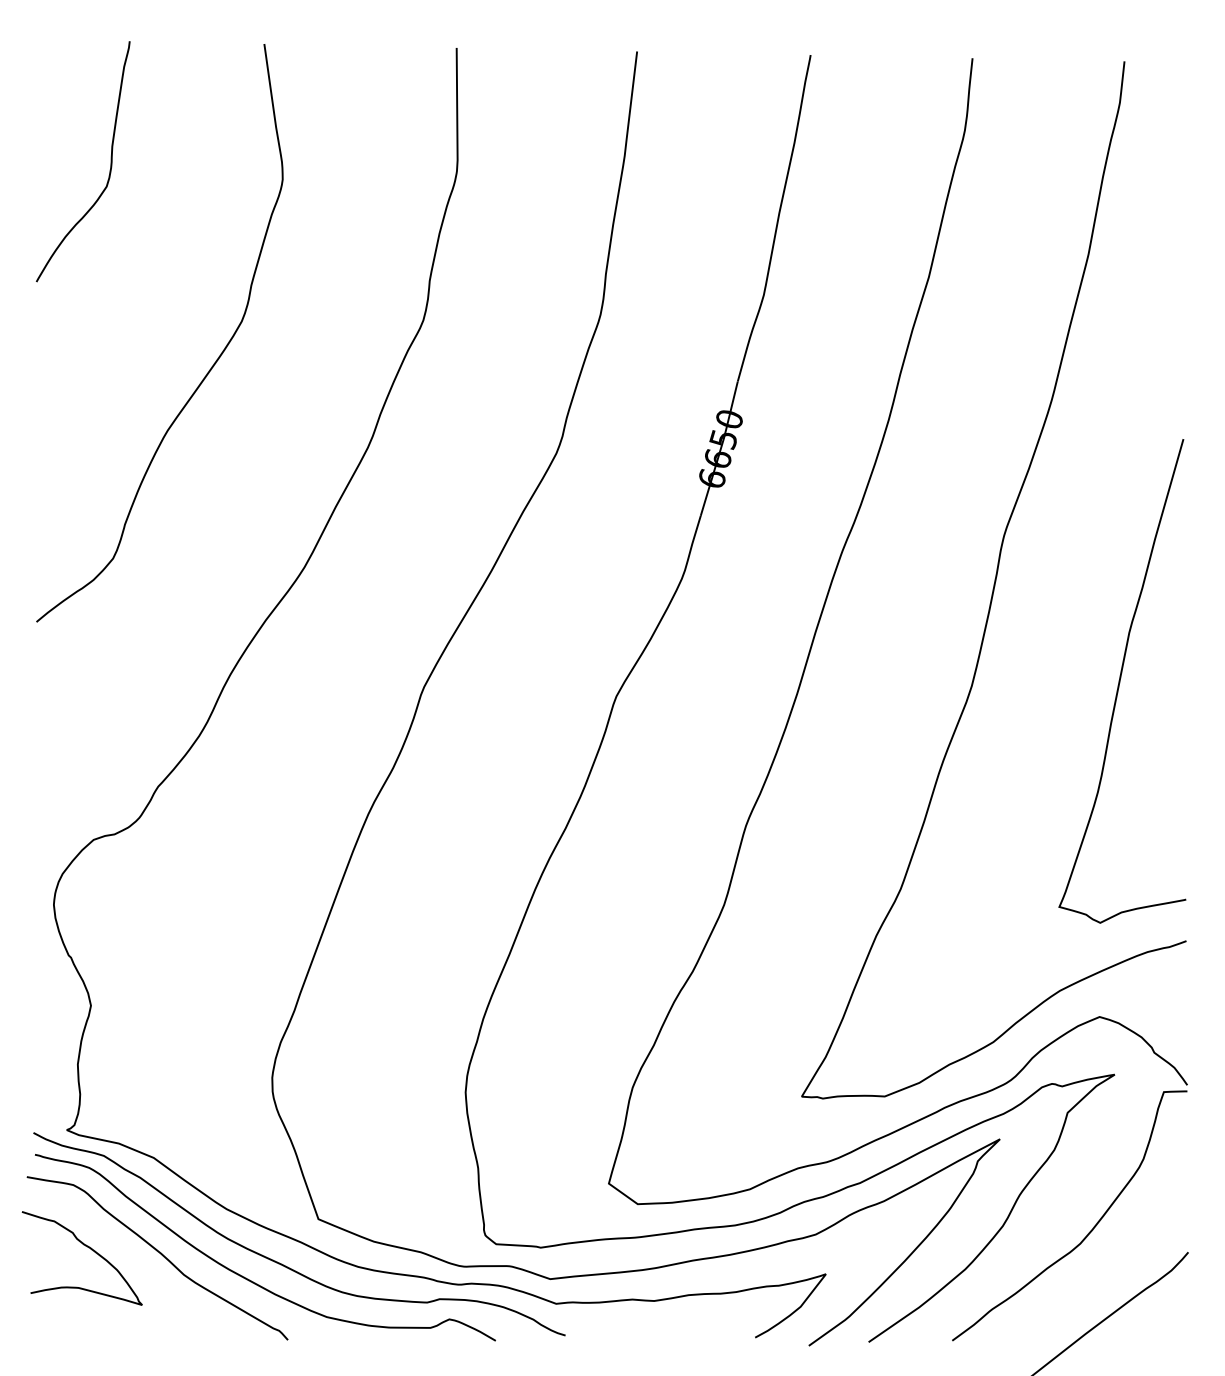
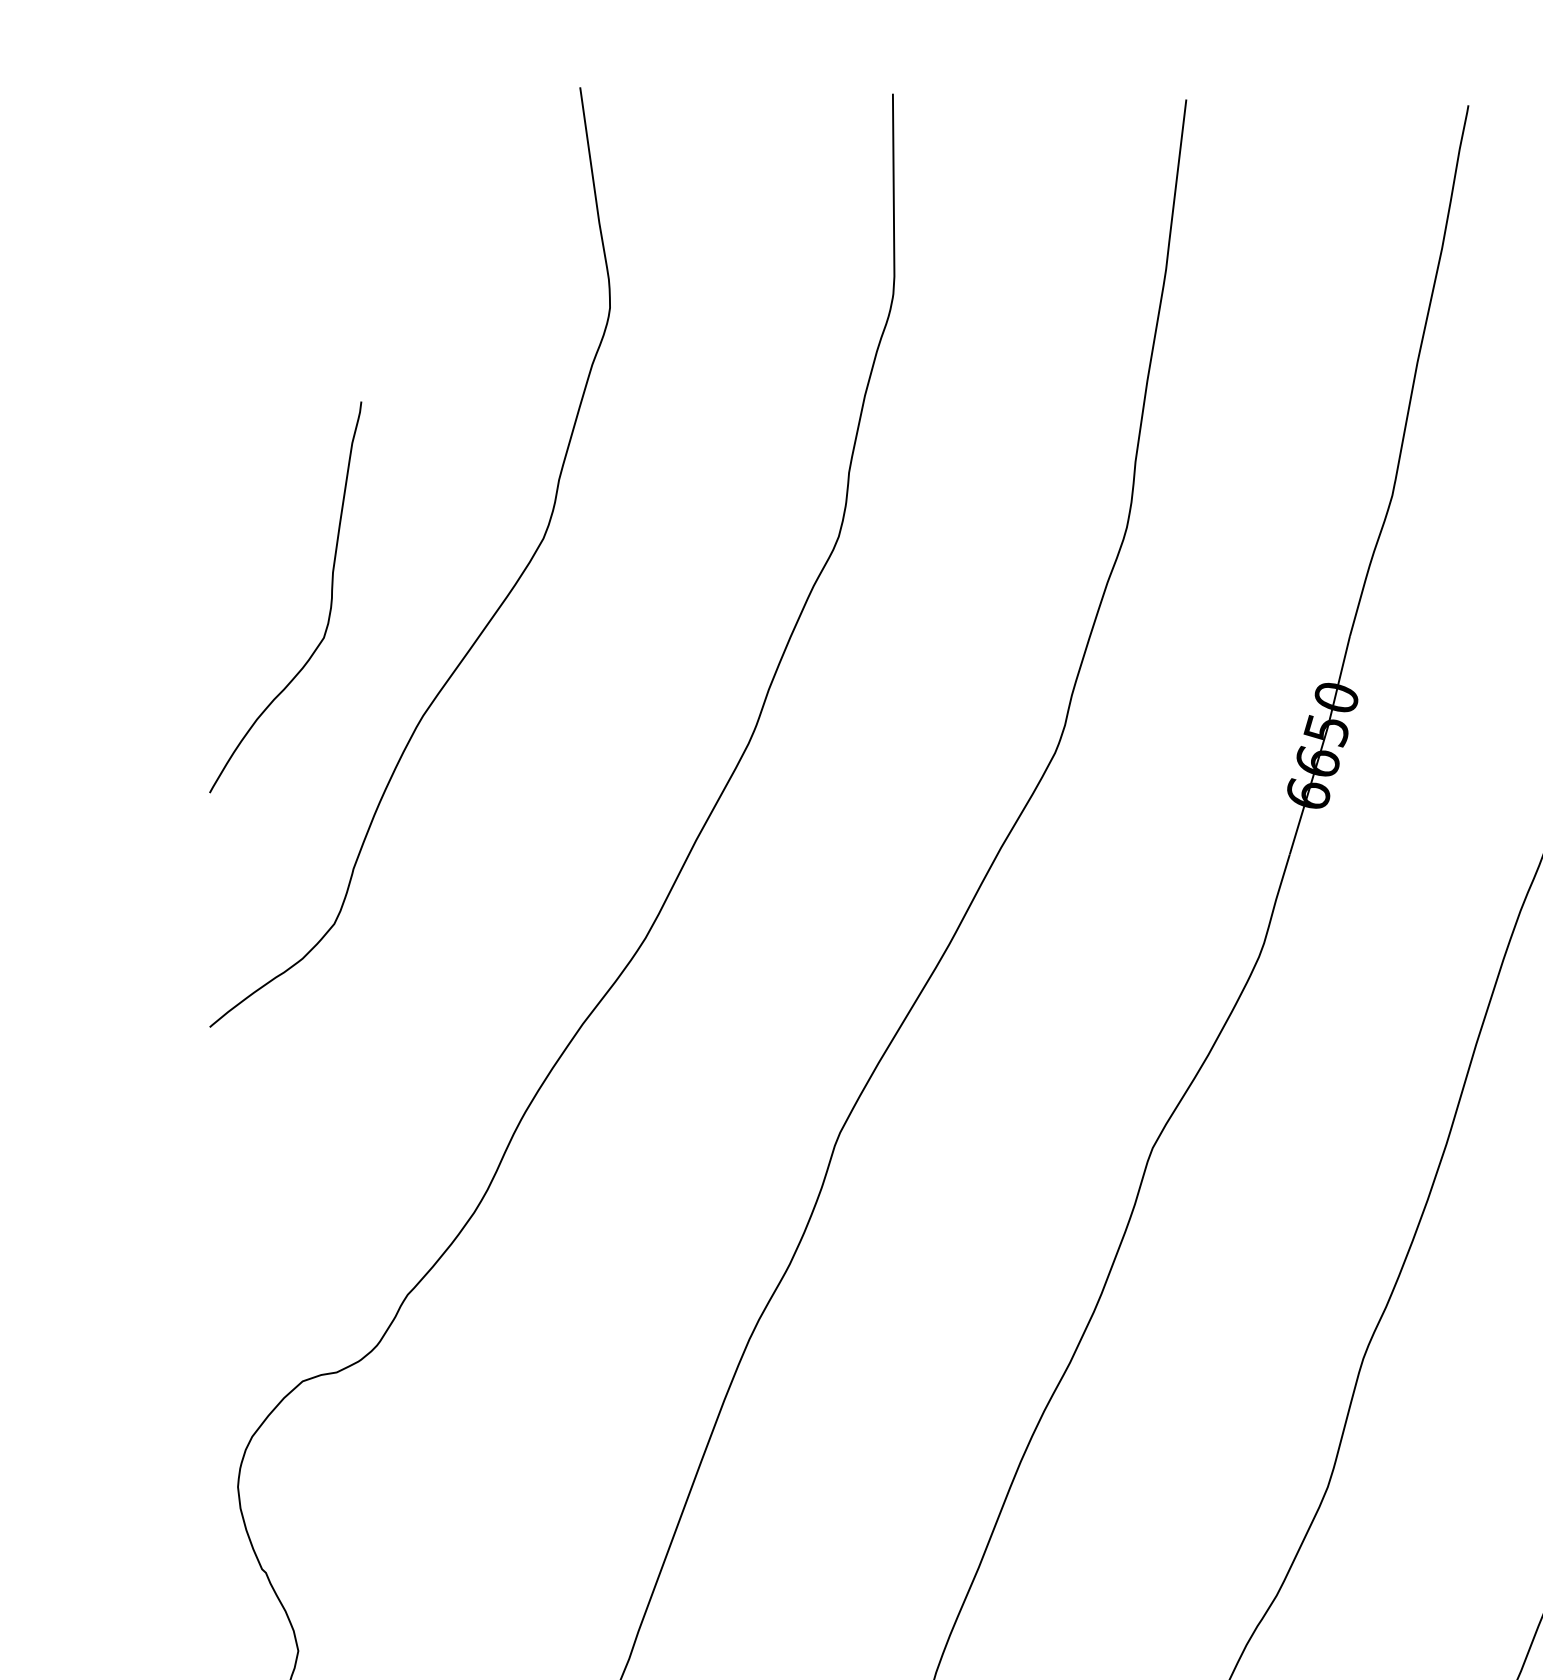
curve: (110, 161) -> (330, 597), moved

